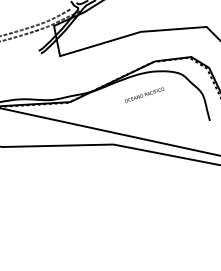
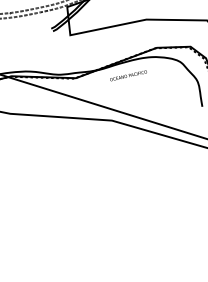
text: (144, 94) -> (128, 75), moved

